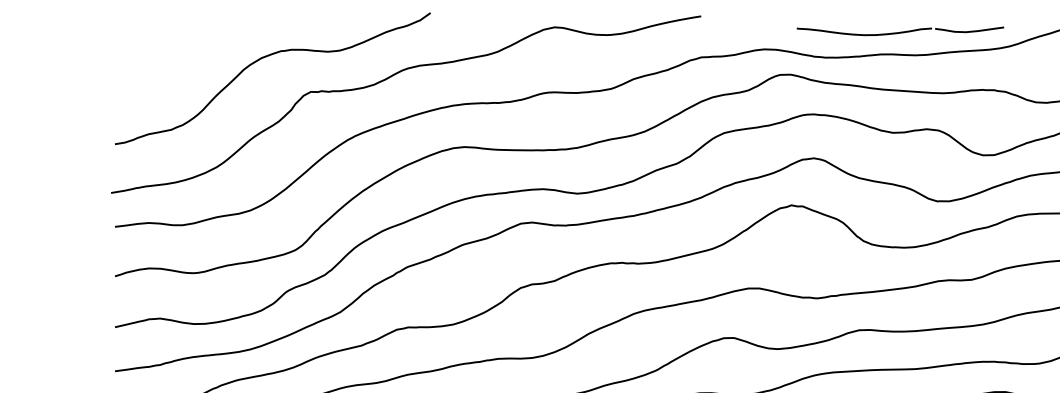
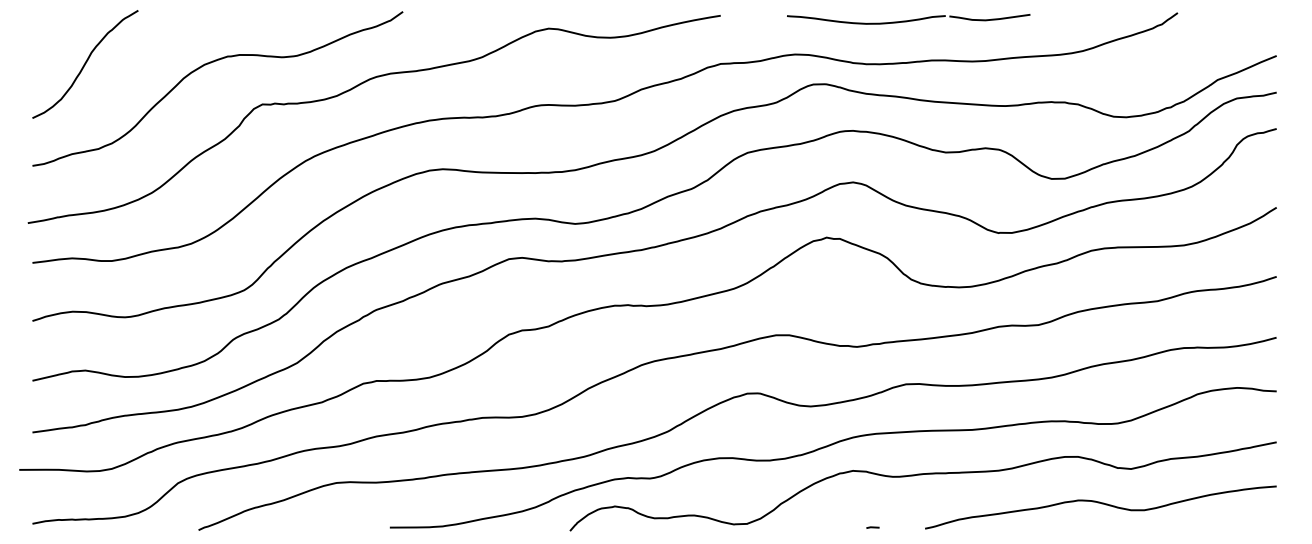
part: (900, 31) -> (908, 19), moved
curve: (160, 57) -> (85, 64), added

